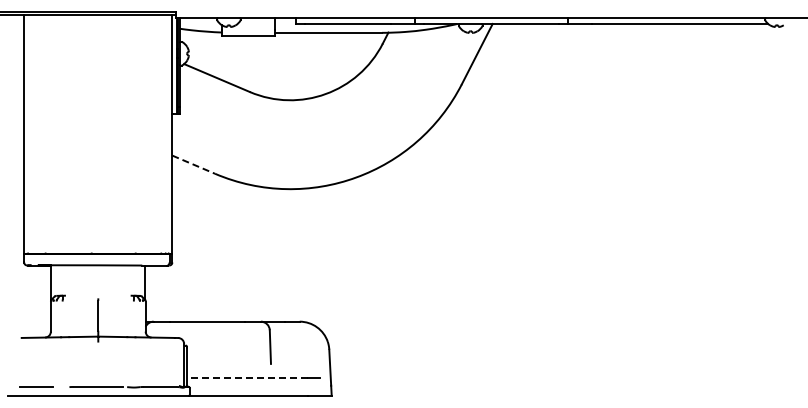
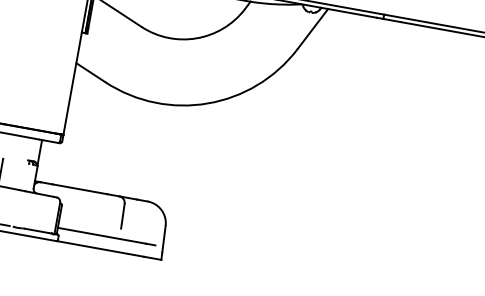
line: (194, 164) -> (91, 72), dashed -> solid
line: (246, 377) -> (101, 235), dashed -> solid

